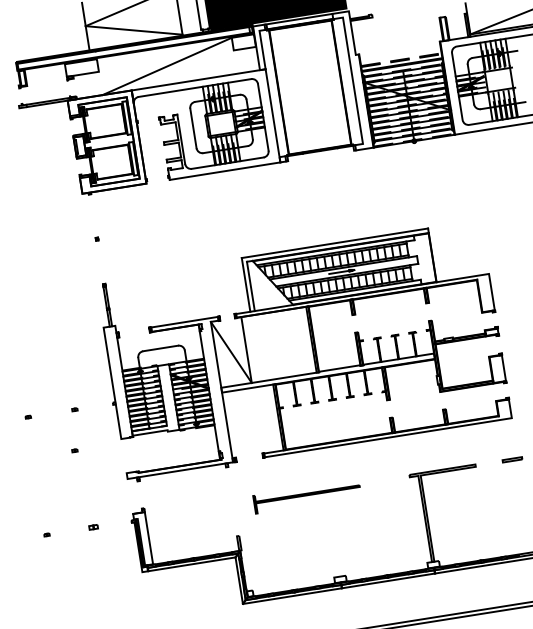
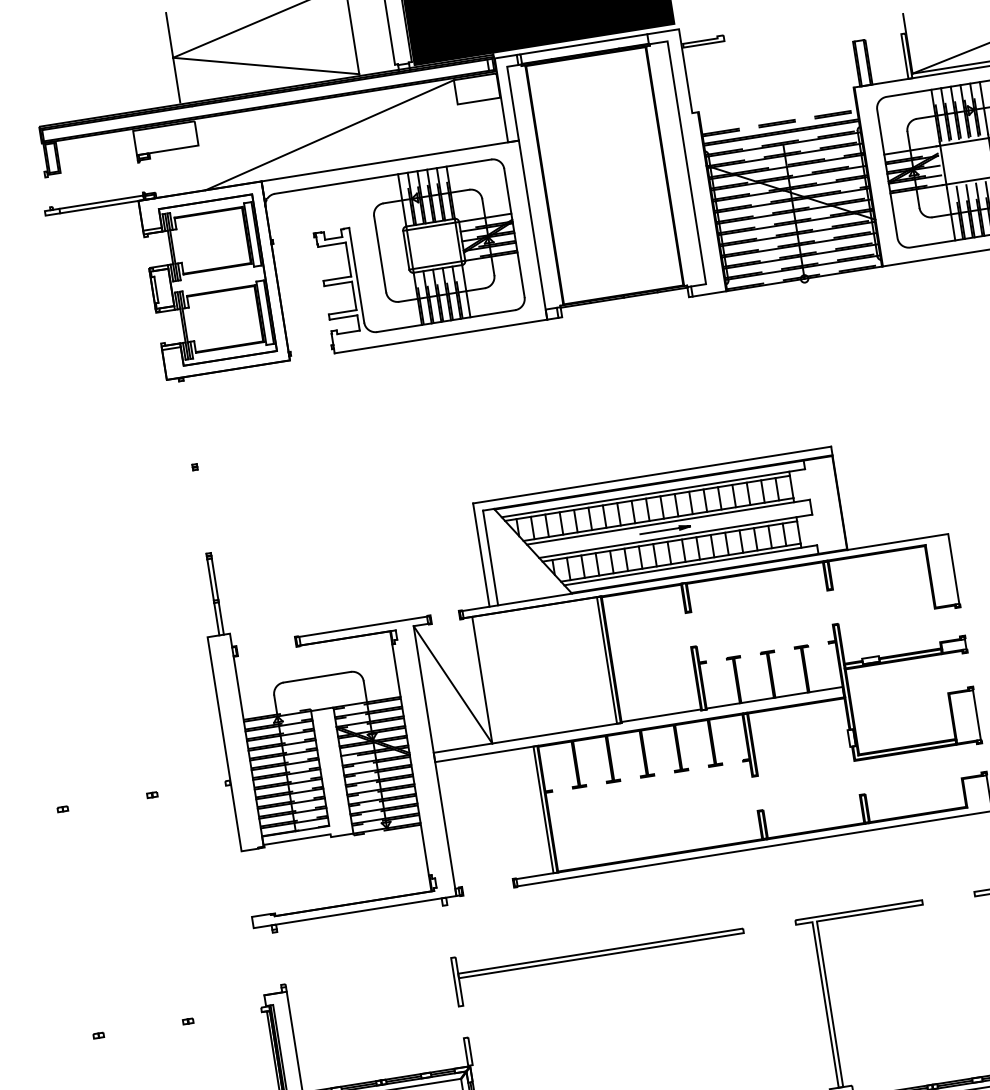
part: (74, 450) -> (151, 873), removed
part: (306, 499) -> (597, 967), size x1.43
part: (93, 527) -> (188, 1021), size x0.62

